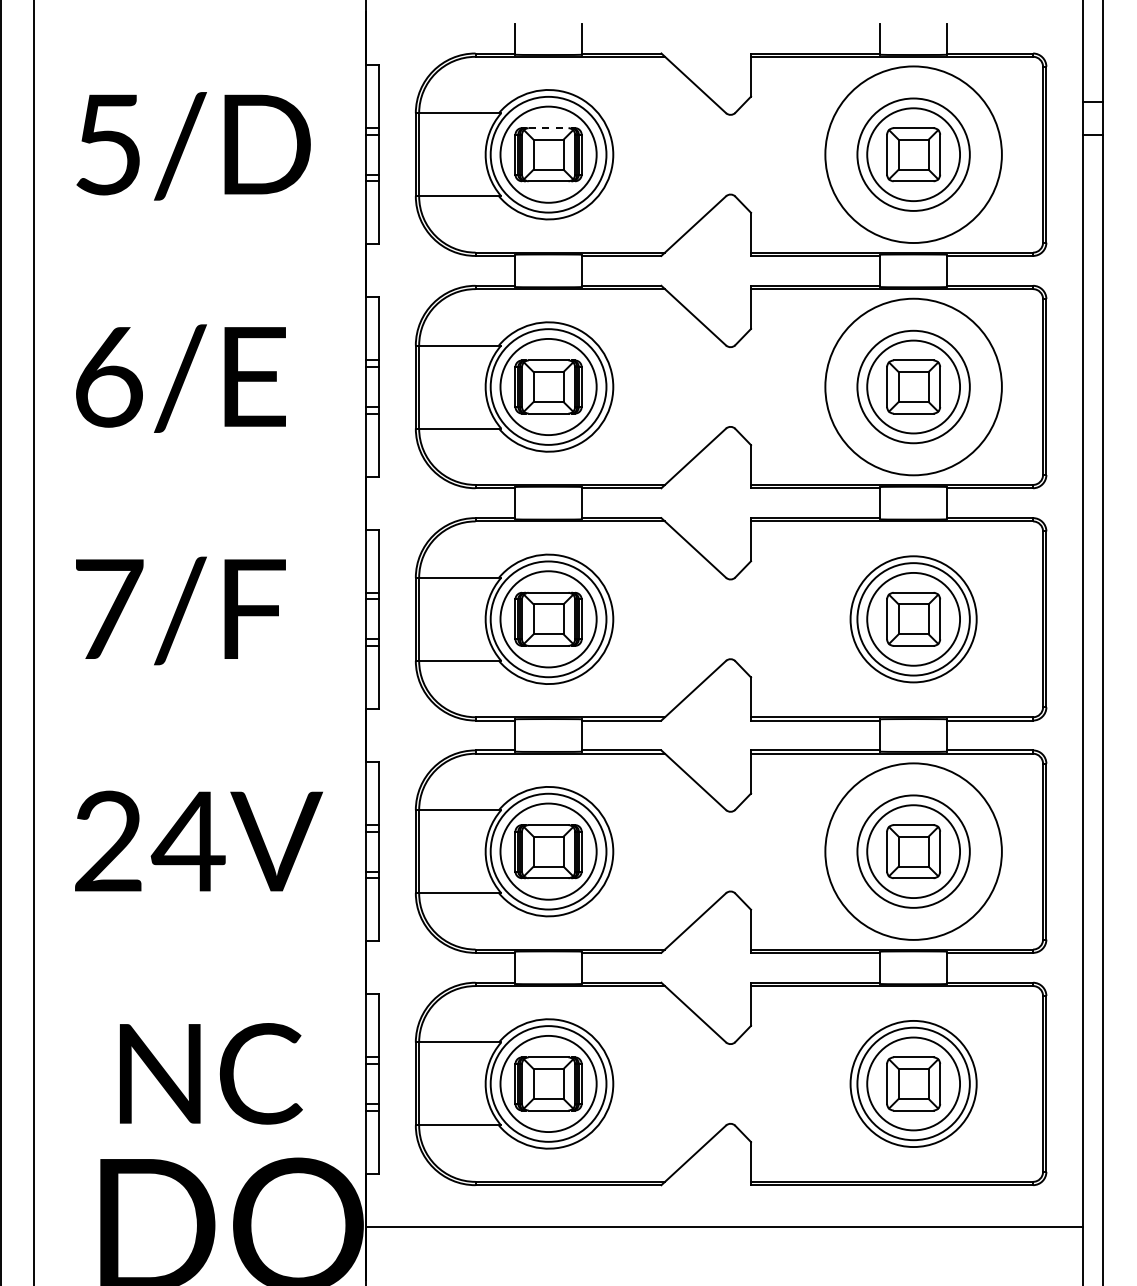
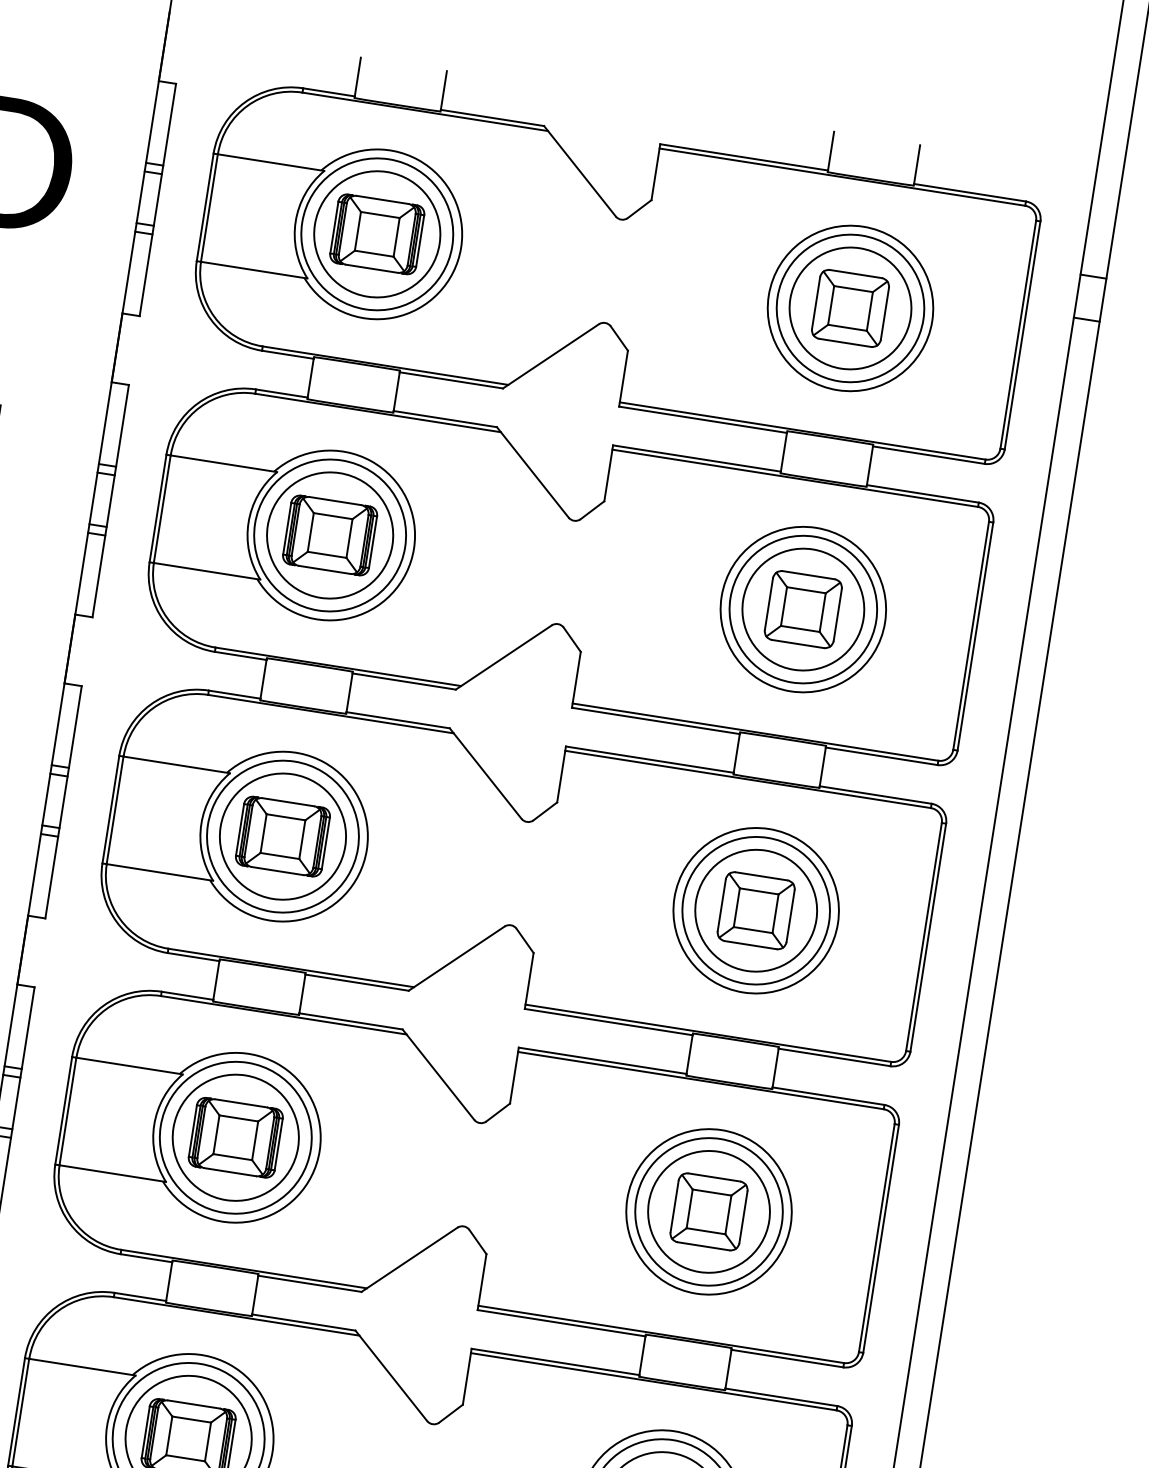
line: (548, 128) -> (382, 200), dashed -> solid
circle: (913, 154) -> (850, 308), size x0.71
circle: (913, 386) -> (803, 608), size x0.71
circle: (913, 851) -> (708, 1211), size x0.71

